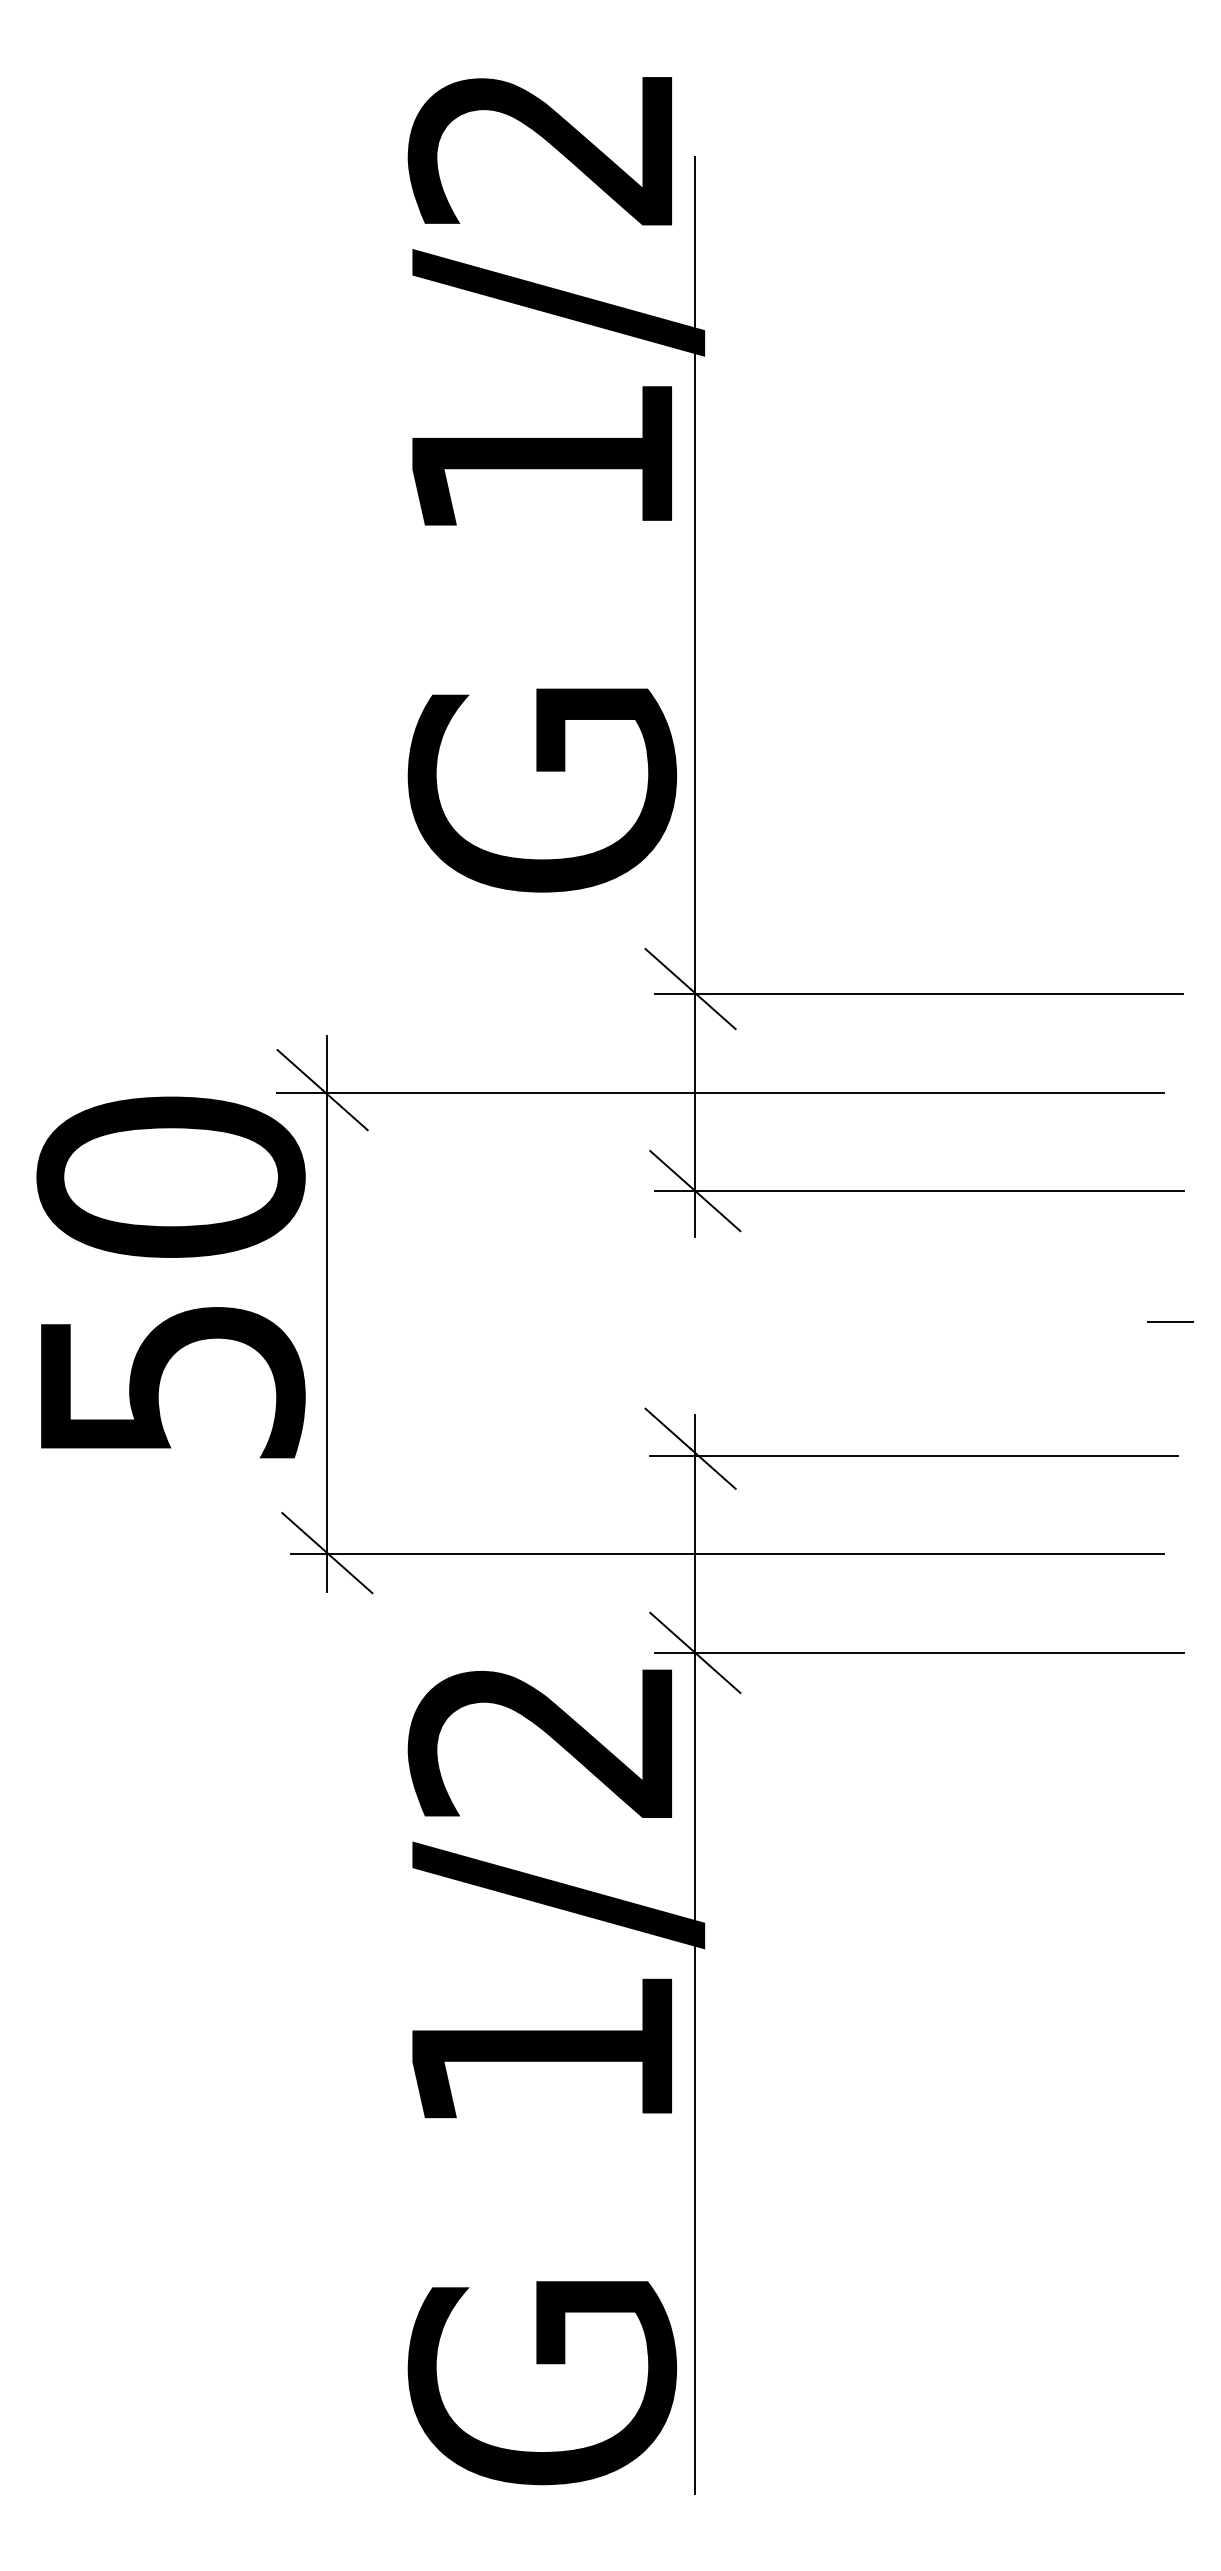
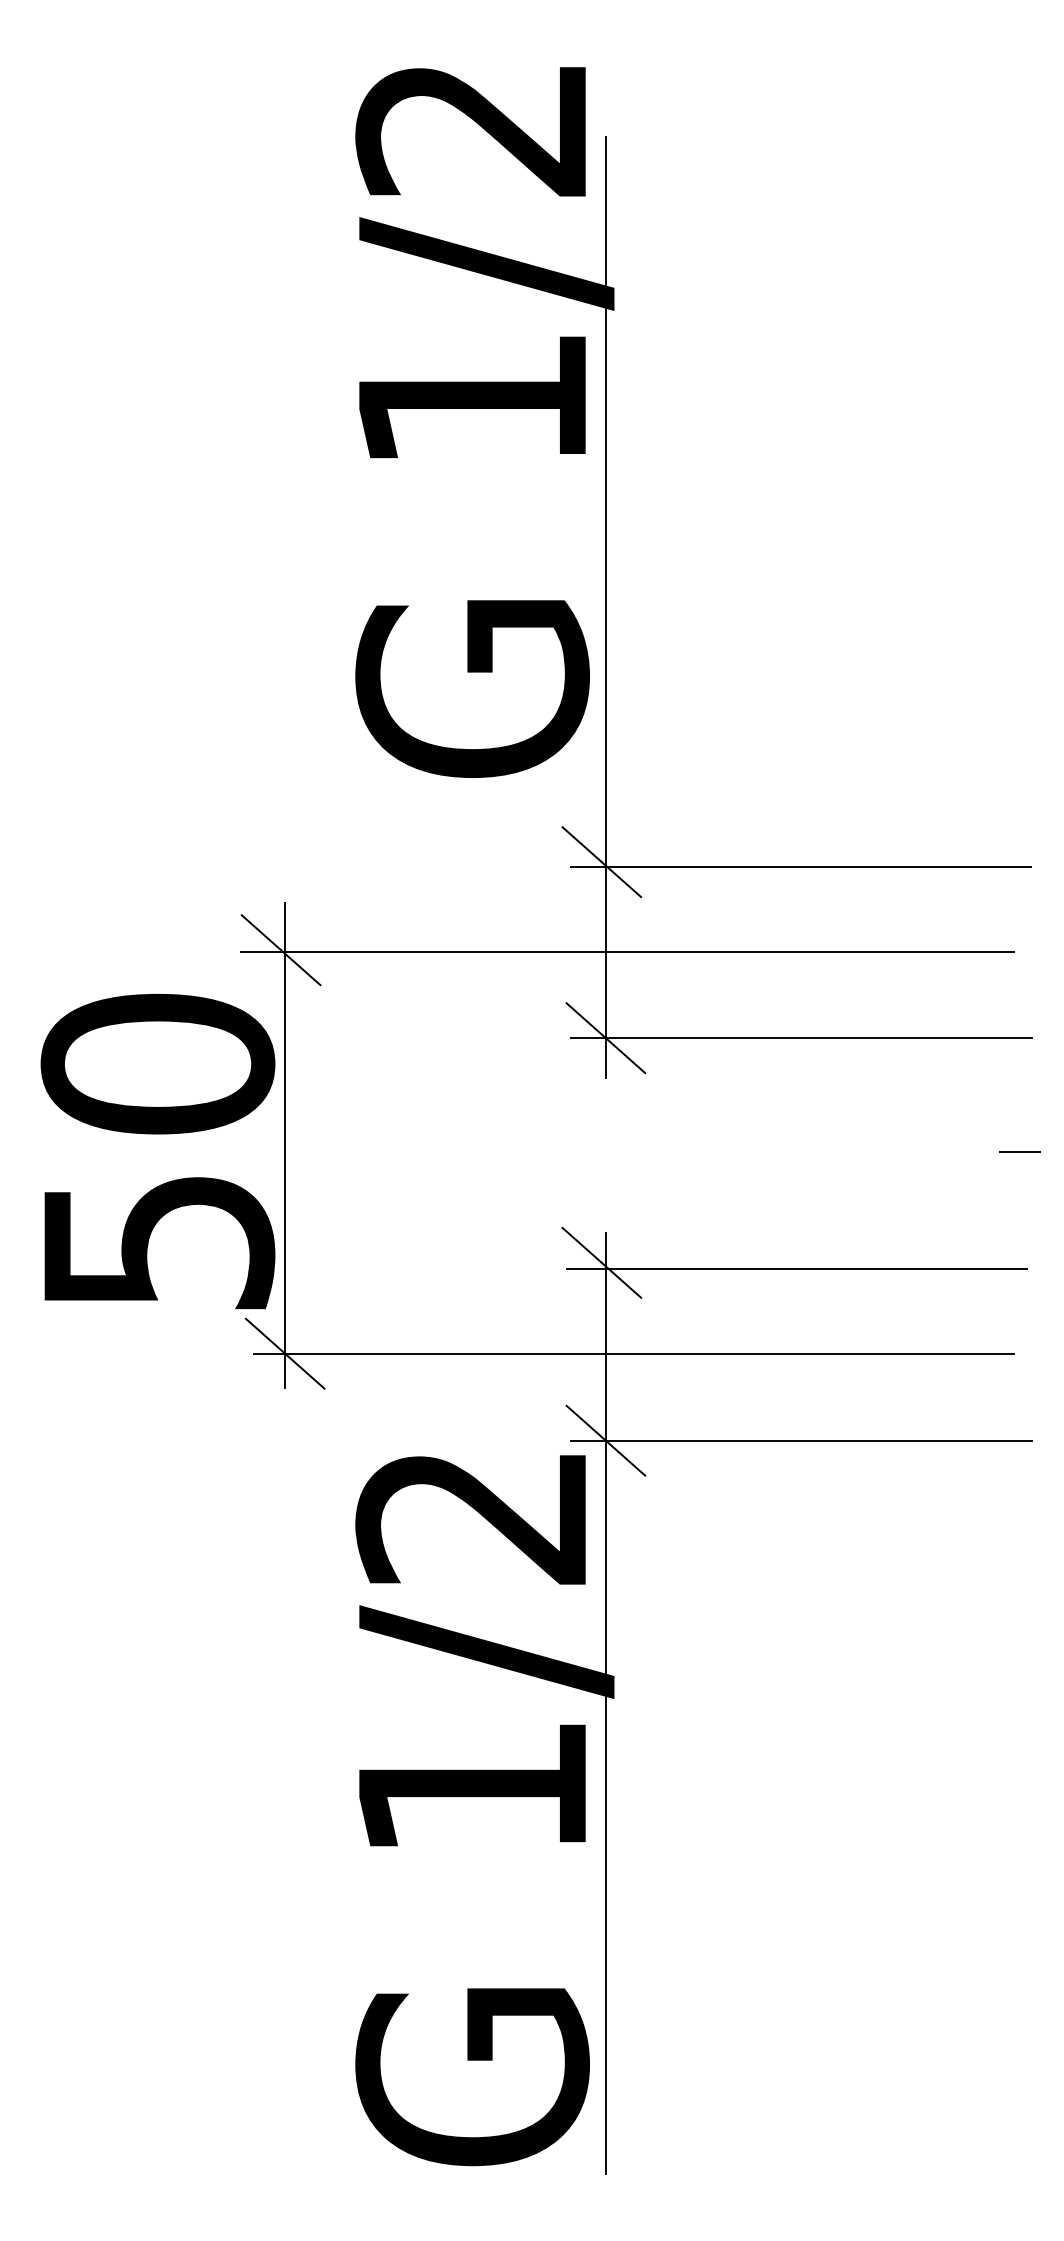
text: (170, 1277) -> (157, 1151), moved

